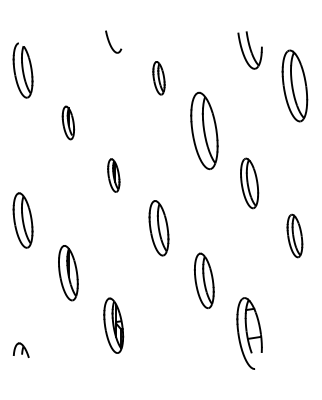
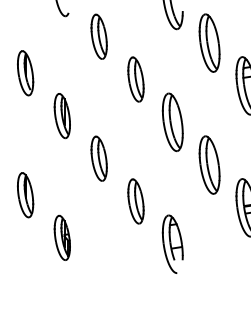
part: (158, 78) -> (98, 37), size x1.67
part: (68, 122) -> (25, 72), size x1.67
part: (203, 130) -> (135, 79), size x0.71
part: (113, 175) -> (62, 115), size x1.67
part: (249, 183) -> (172, 122), size x1.43
part: (294, 235) -> (209, 164), size x1.67

